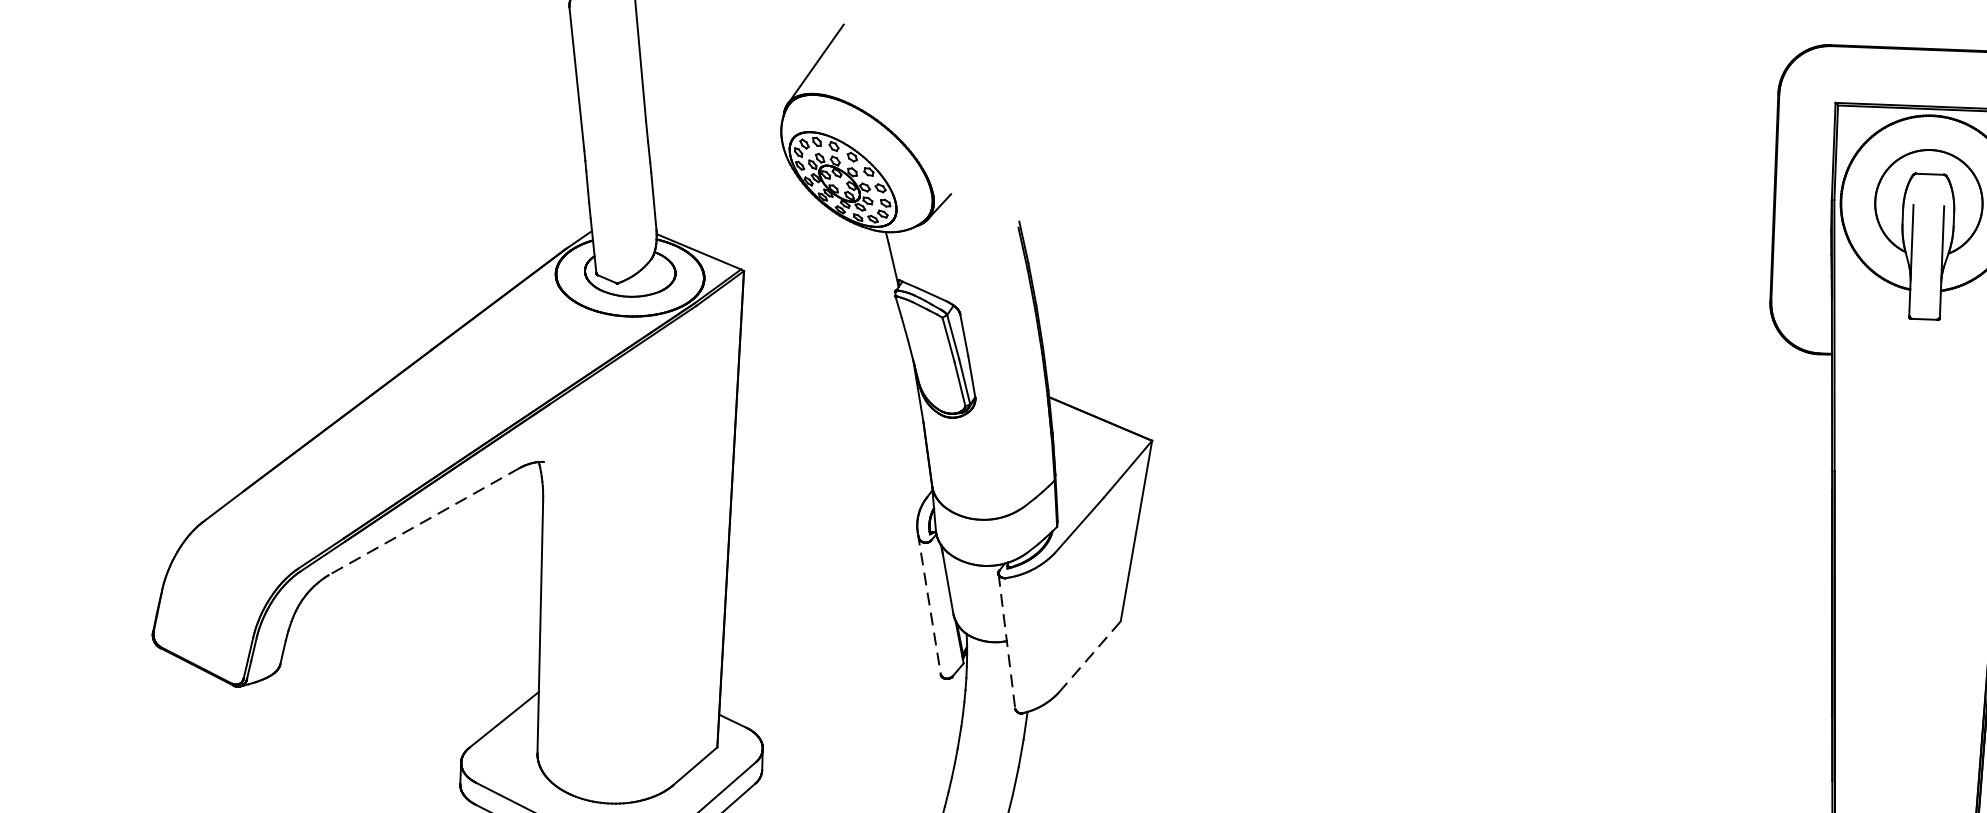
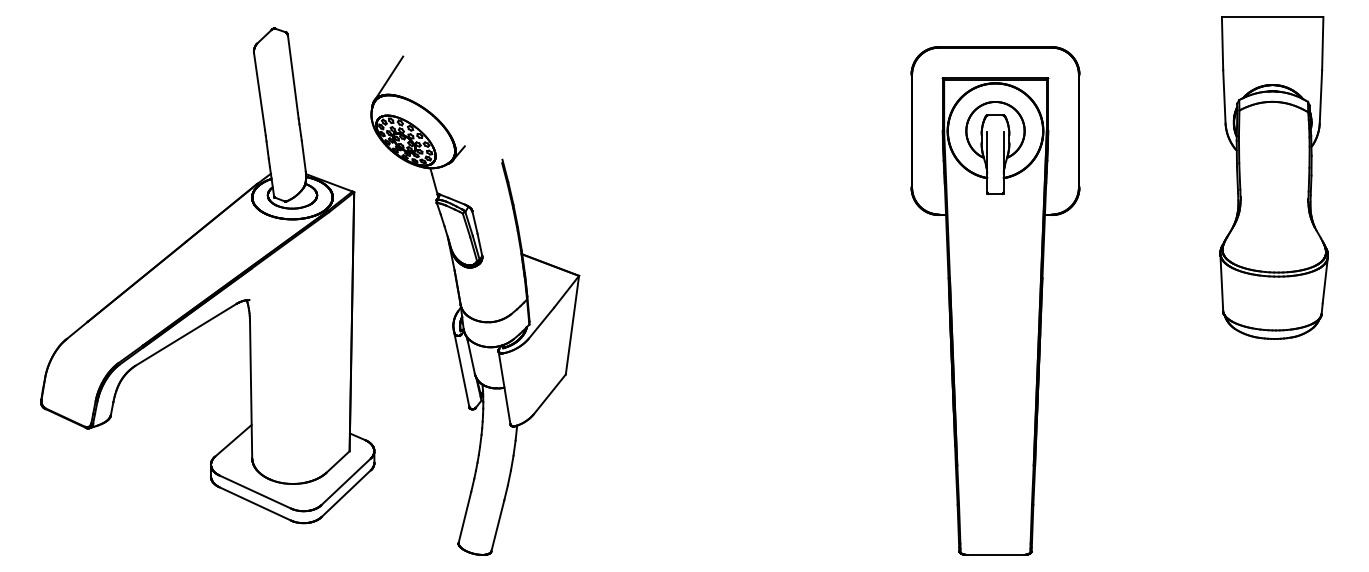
line: (423, 522) -> (185, 335), dashed -> solid
line: (929, 602) -> (461, 368), dashed -> solid
line: (1006, 640) -> (504, 387), dashed -> solid
line: (1089, 657) -> (549, 394), dashed -> solid

